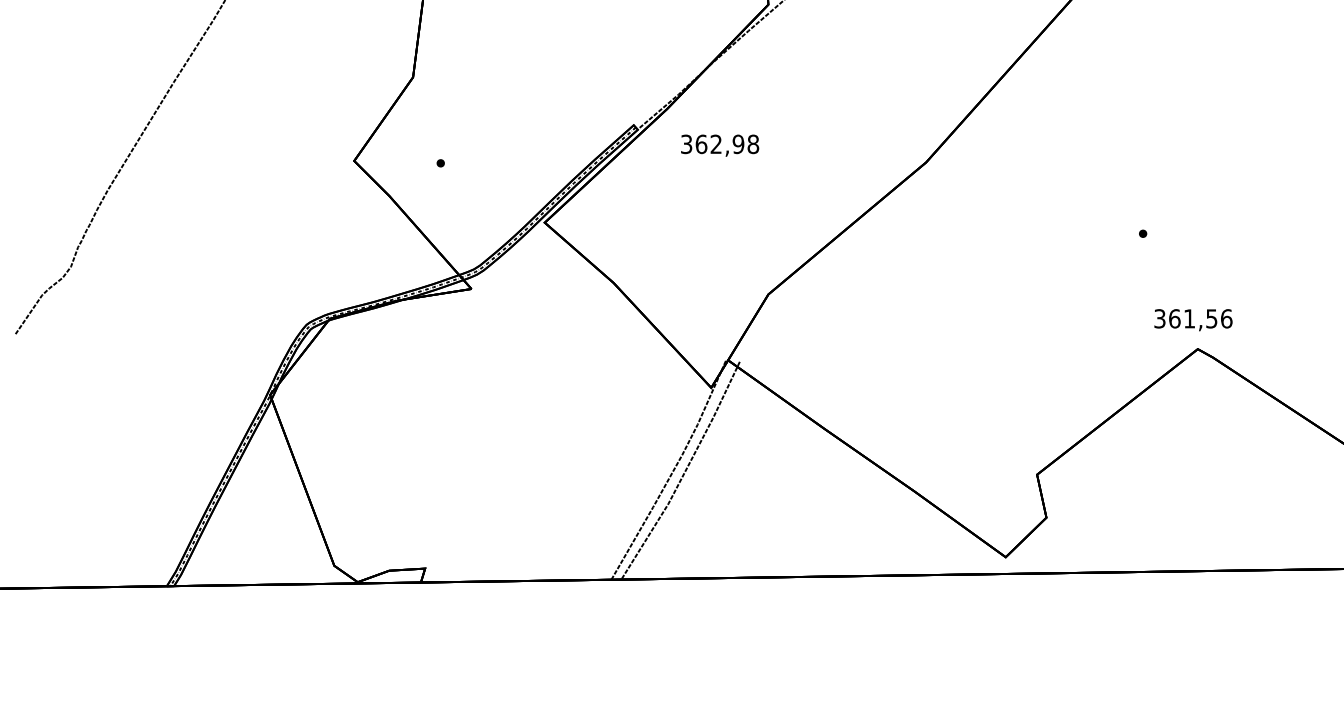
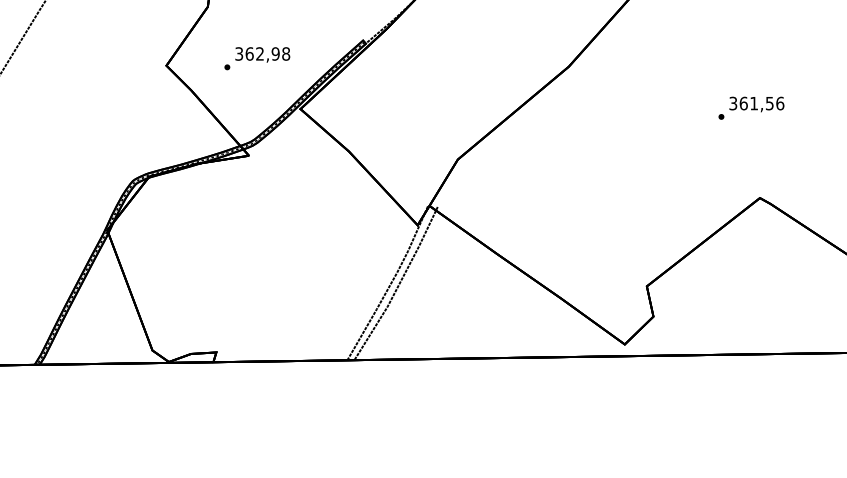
text: (720, 145) -> (263, 54), moved
text: (1193, 320) -> (756, 104), moved

